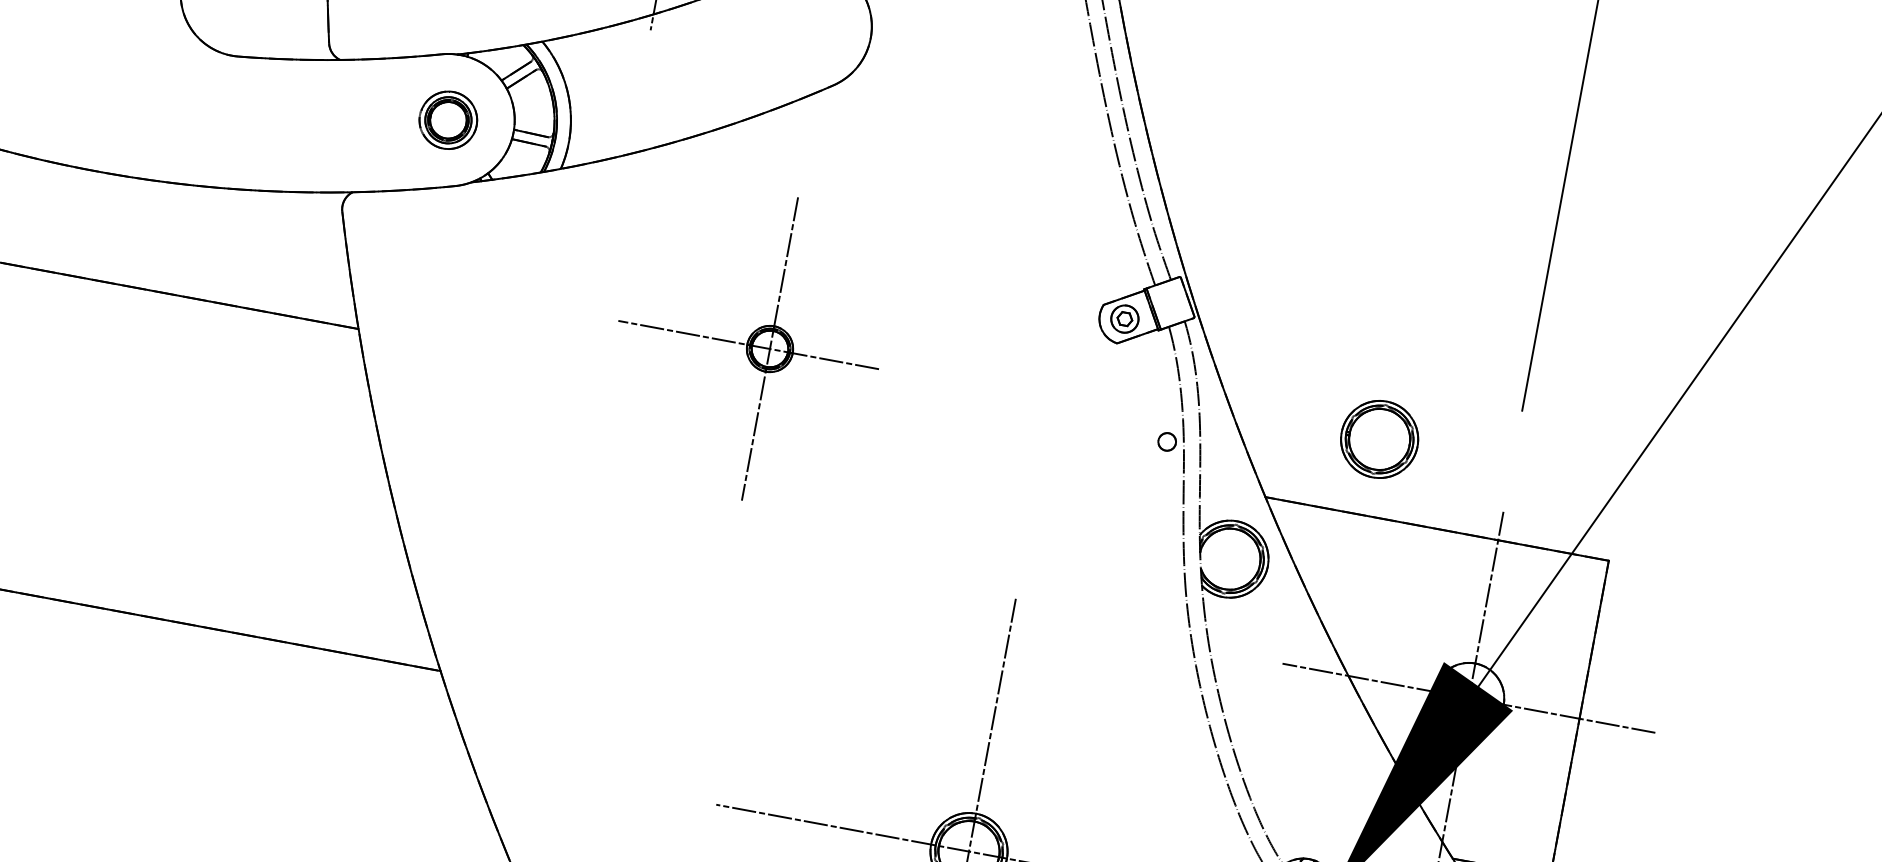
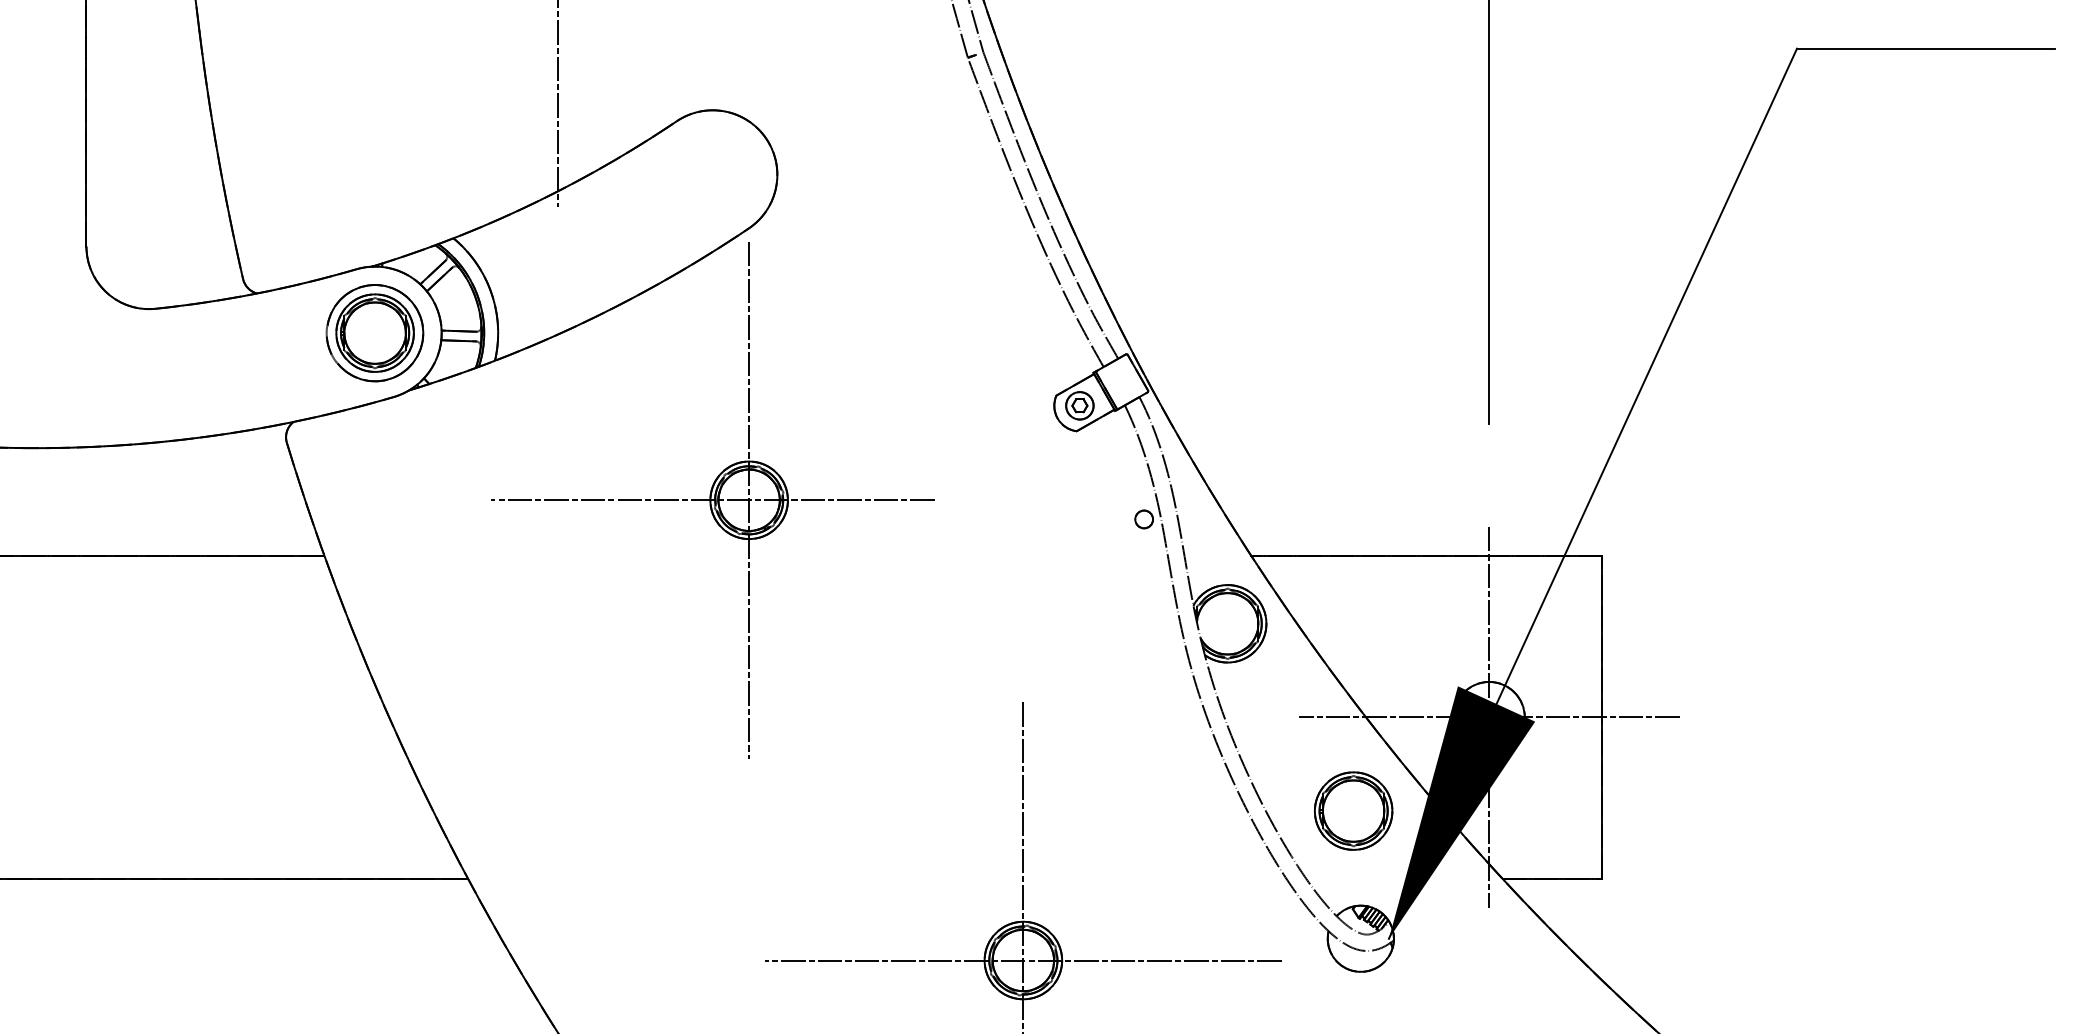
part: (447, 120) -> (374, 333), size x1.67
part: (748, 345) -> (712, 500), size x1.67
part: (1379, 438) -> (1353, 810), moved

